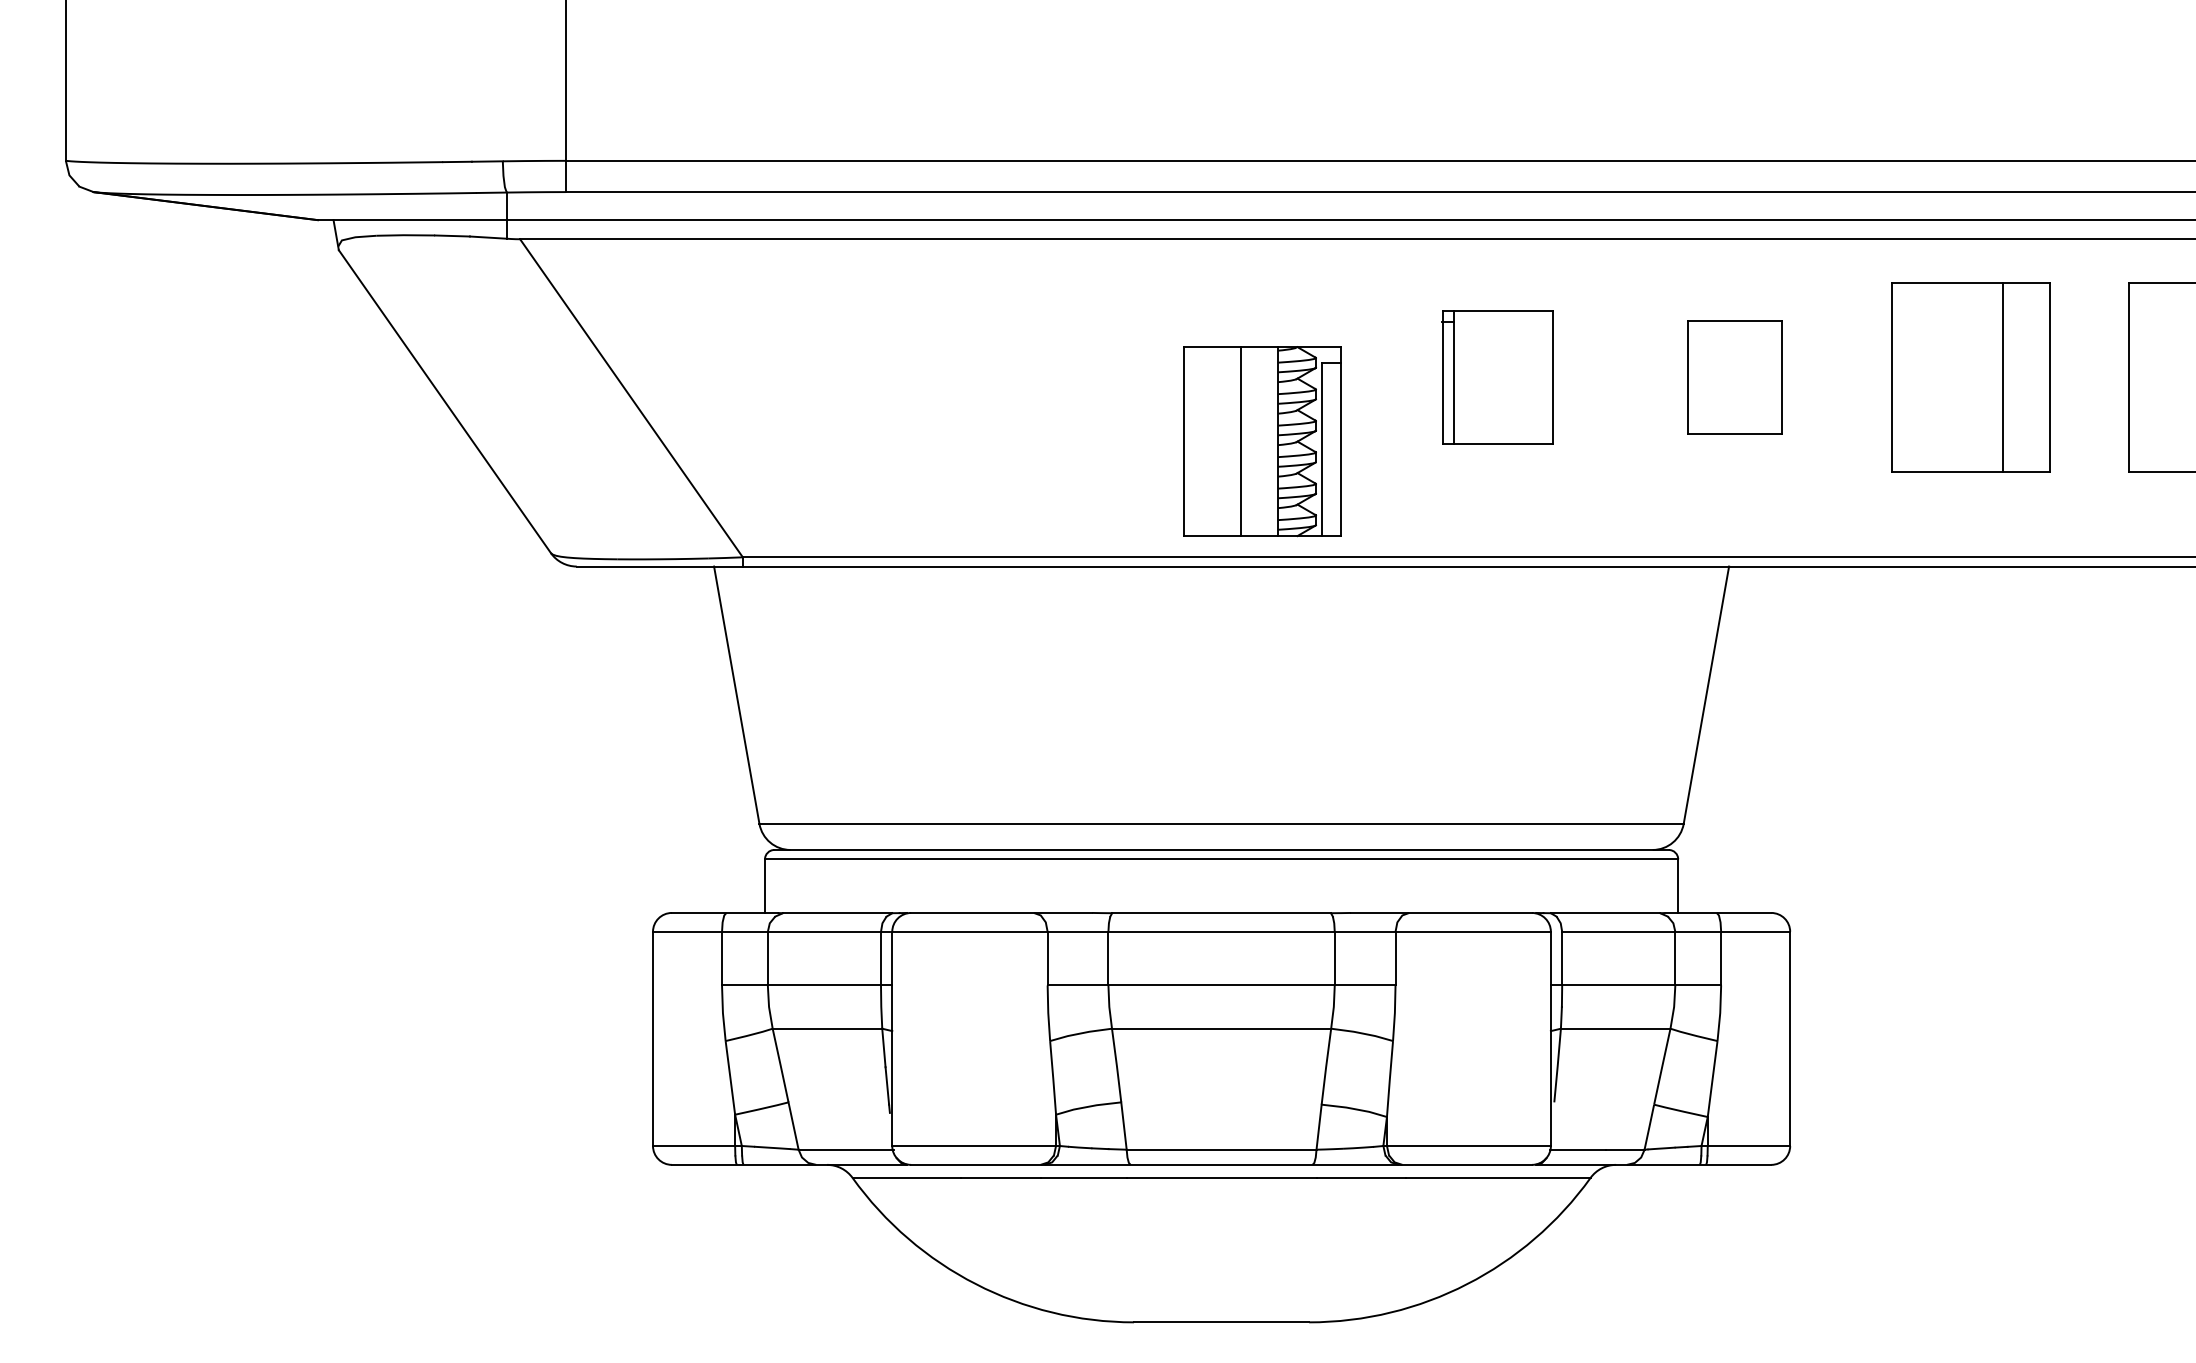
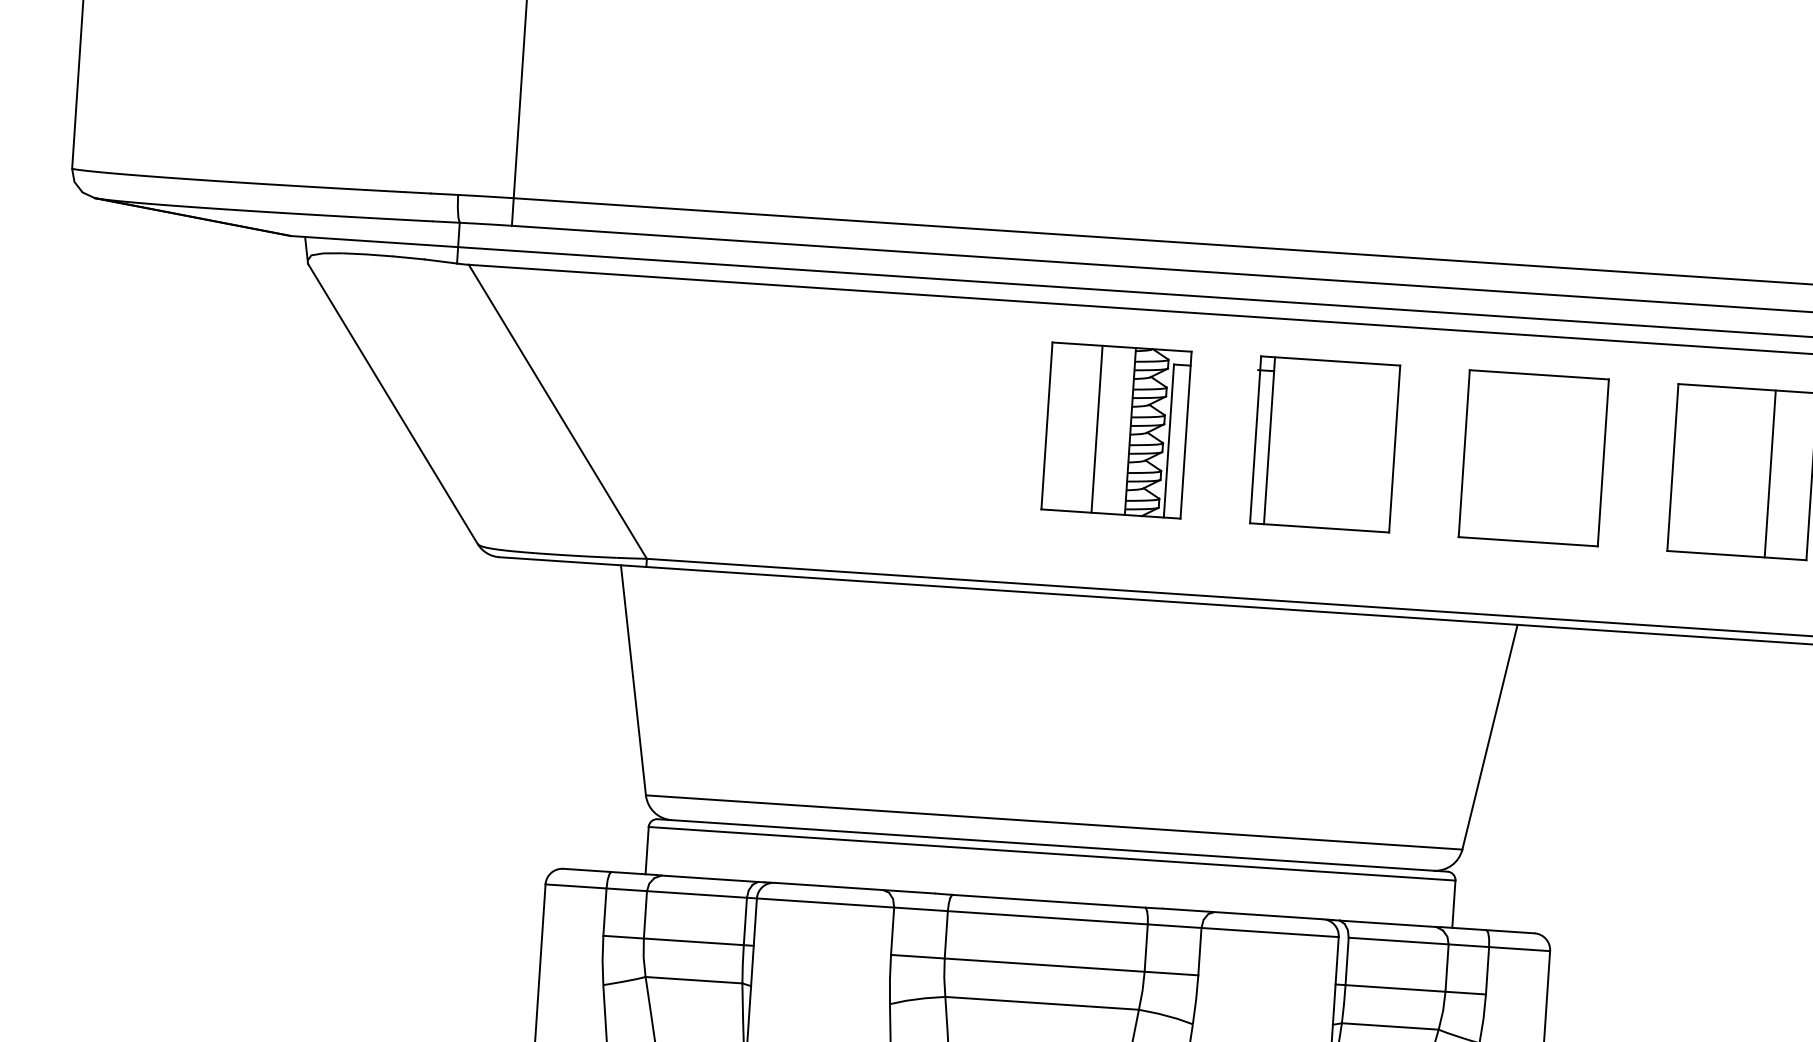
part: (1497, 377) -> (1324, 444), size x1.43
part: (1734, 377) -> (1533, 458), size x1.67
part: (1262, 441) -> (1116, 430), moved

